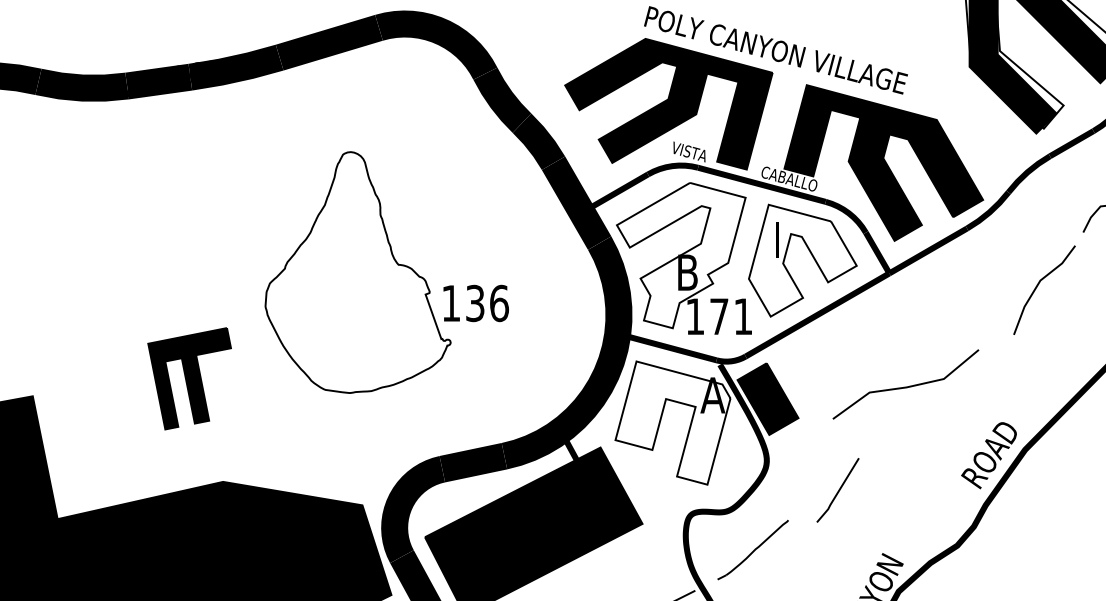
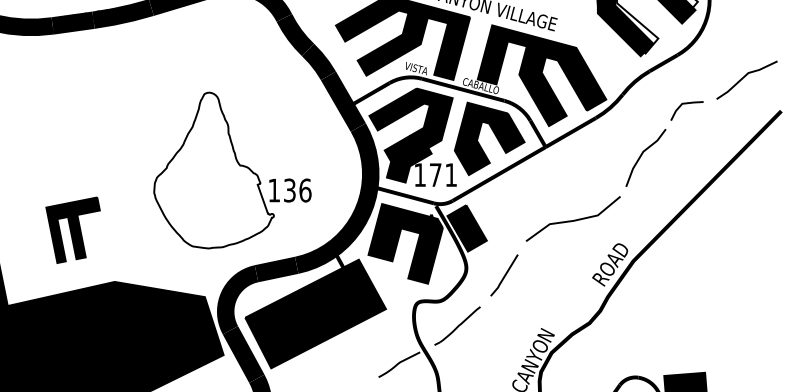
fill: (680, 255) -> (410, 135), added
fill: (802, 260) -> (489, 138), added
part: (386, 272) -> (232, 170), moved
part: (188, 377) -> (72, 229), moved
line: (904, 386) -> (572, 220), moved
fill: (672, 422) -> (405, 243), added
line: (838, 490) -> (504, 275), moved

